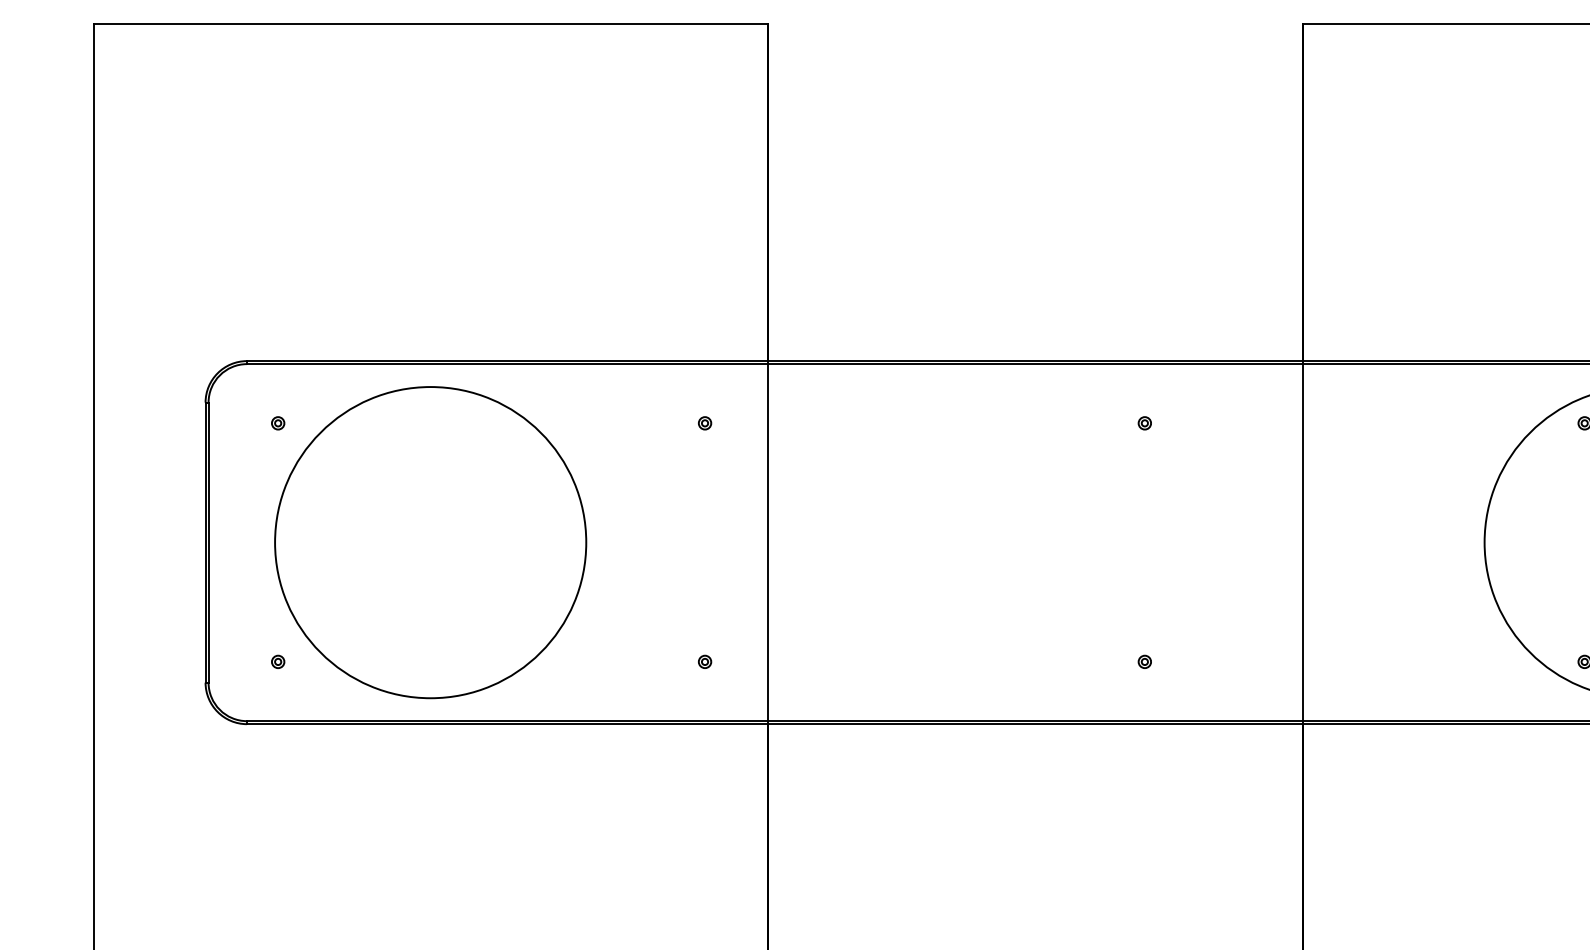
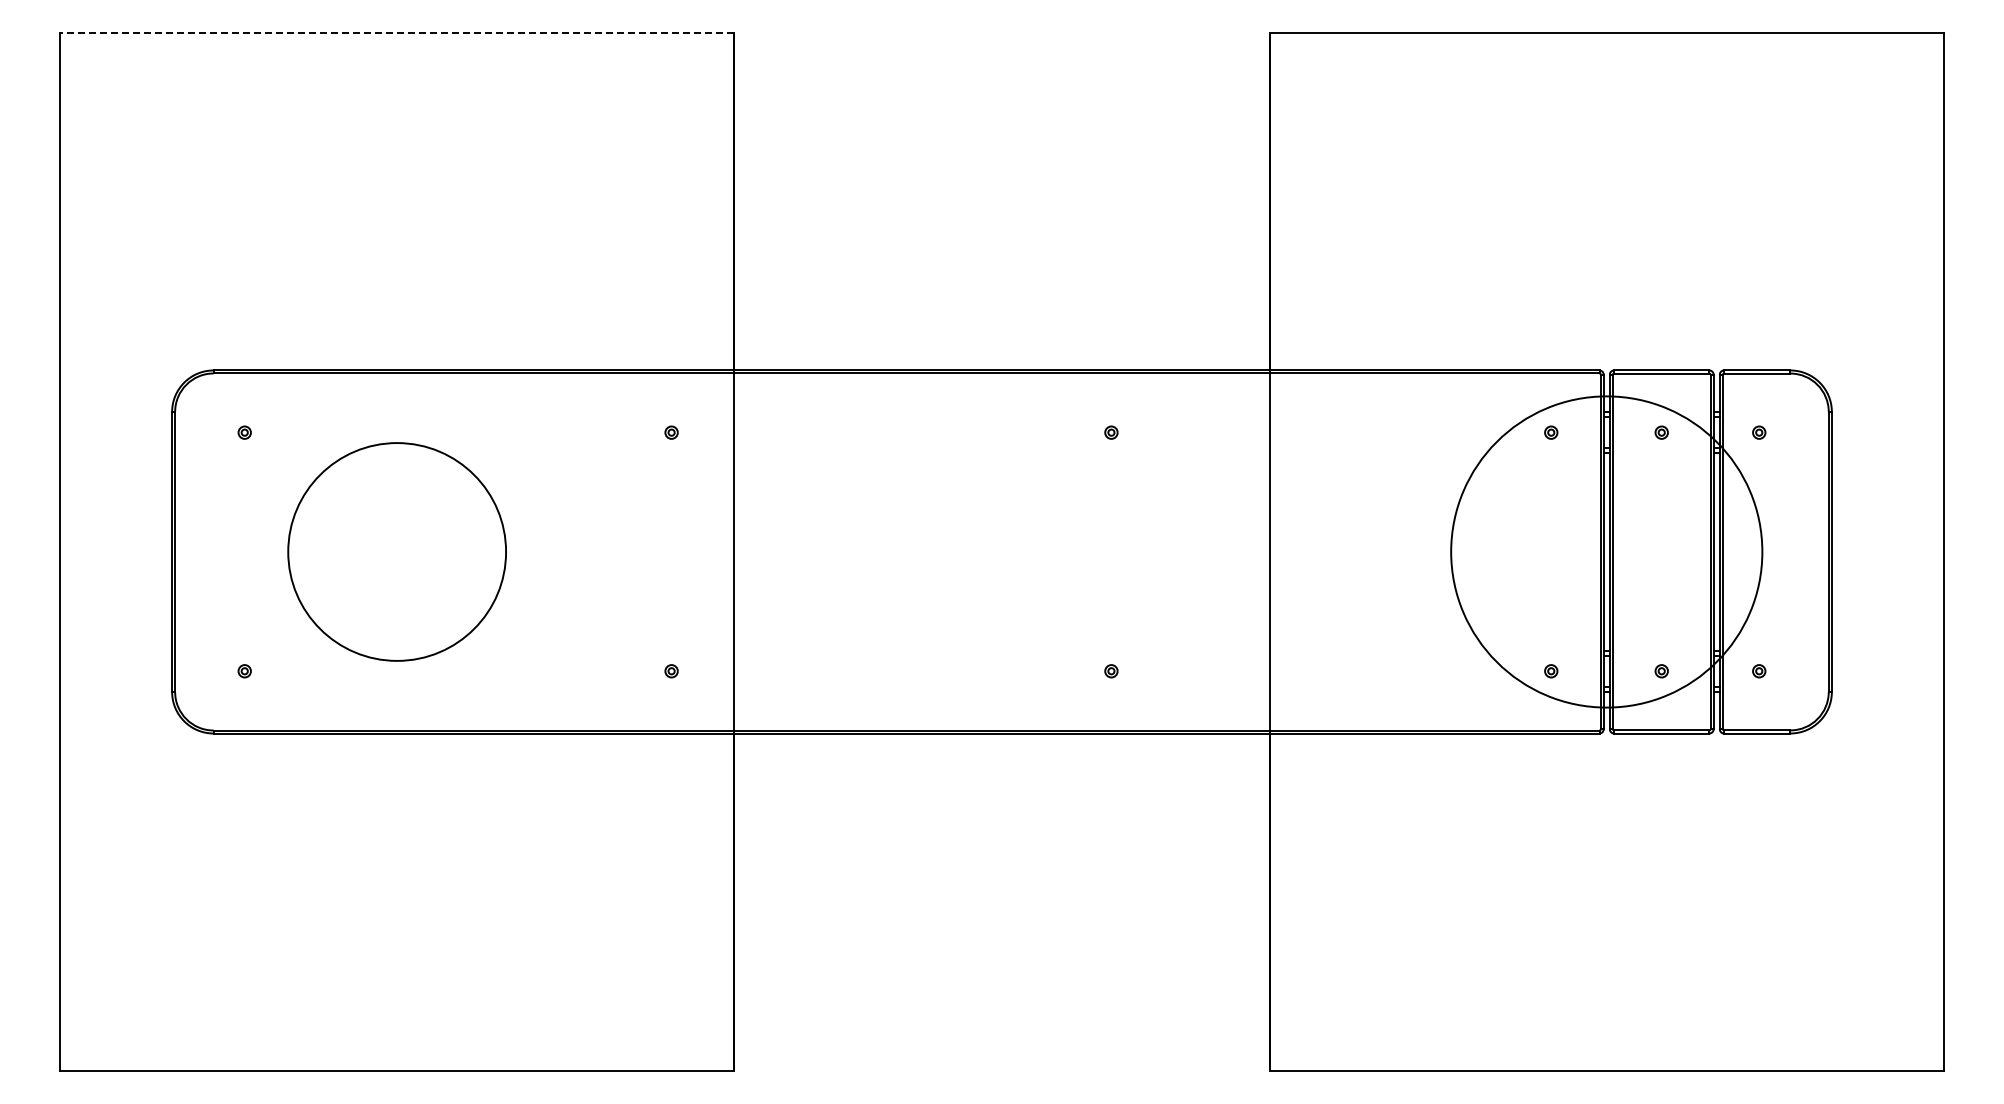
line: (429, 24) -> (396, 33), solid -> dashed
circle: (429, 542) -> (396, 551), size x0.7

